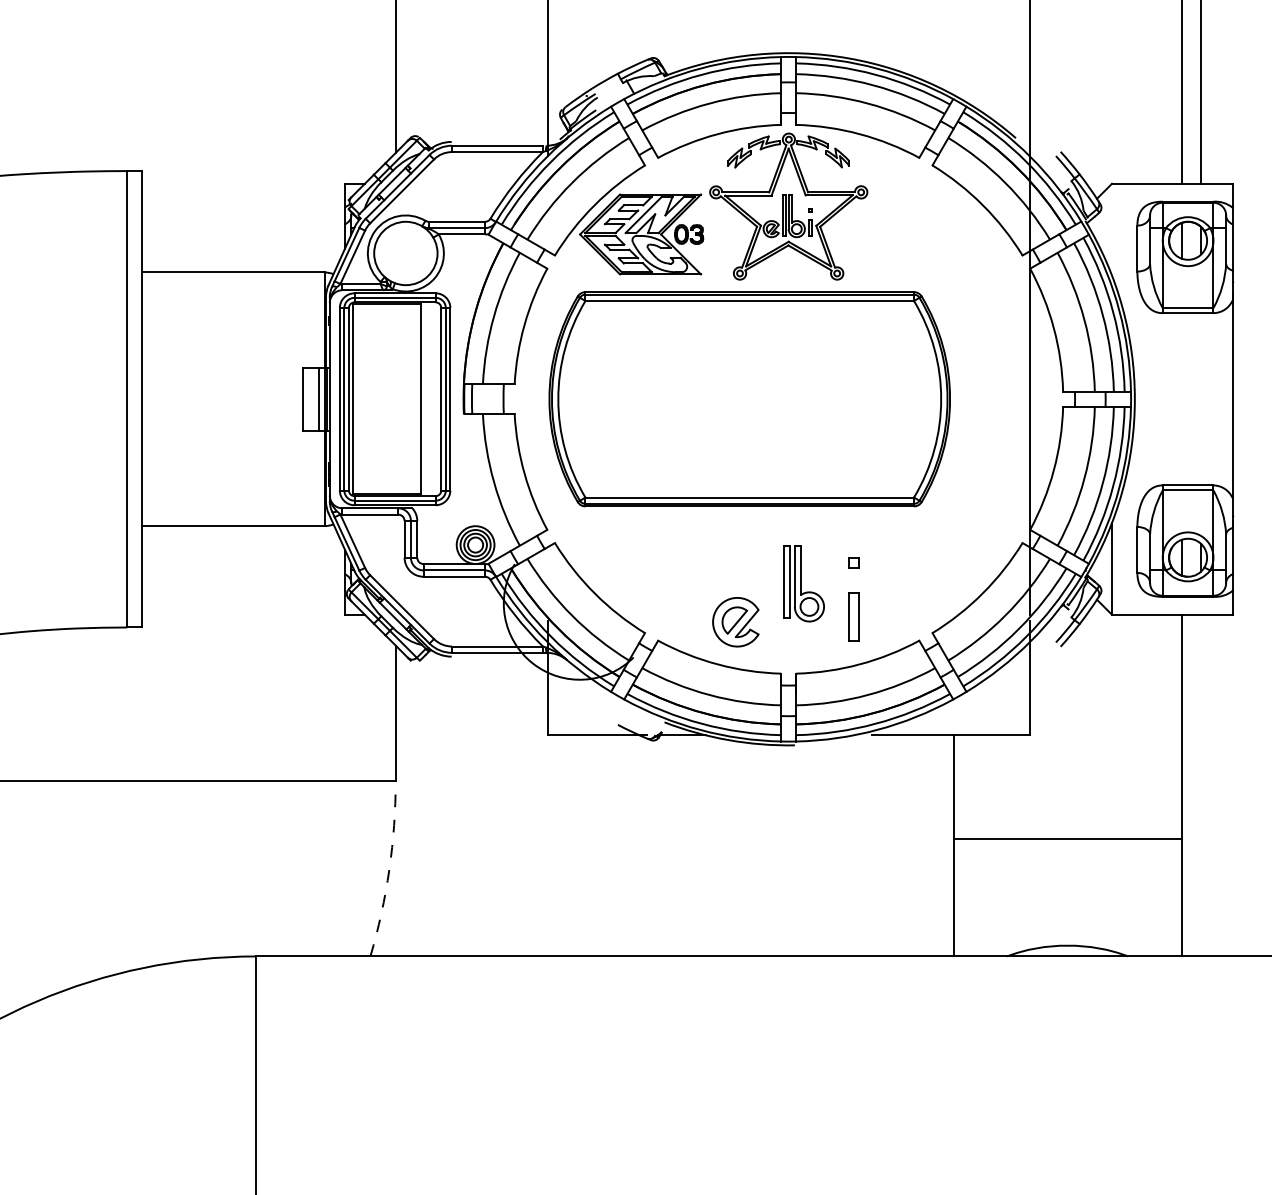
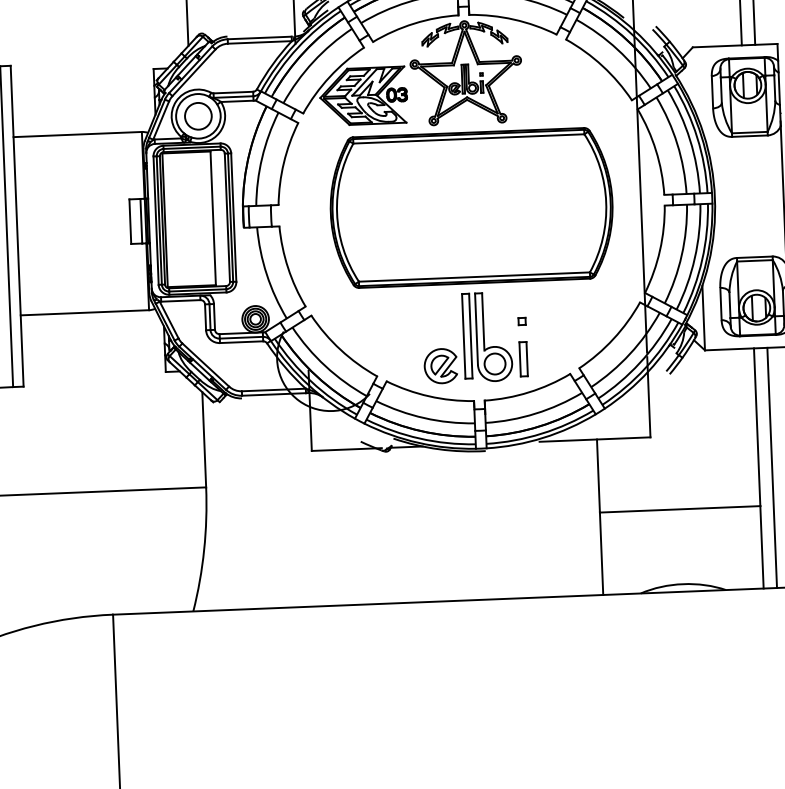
circle: (405, 253) -> (198, 116), added
part: (749, 399) -> (471, 208), moved
part: (803, 583) -> (487, 337), size x1.67
line: (1200, 785) -> (771, 467), added
arc: (389, 869) -> (204, 549), dashed -> solid

